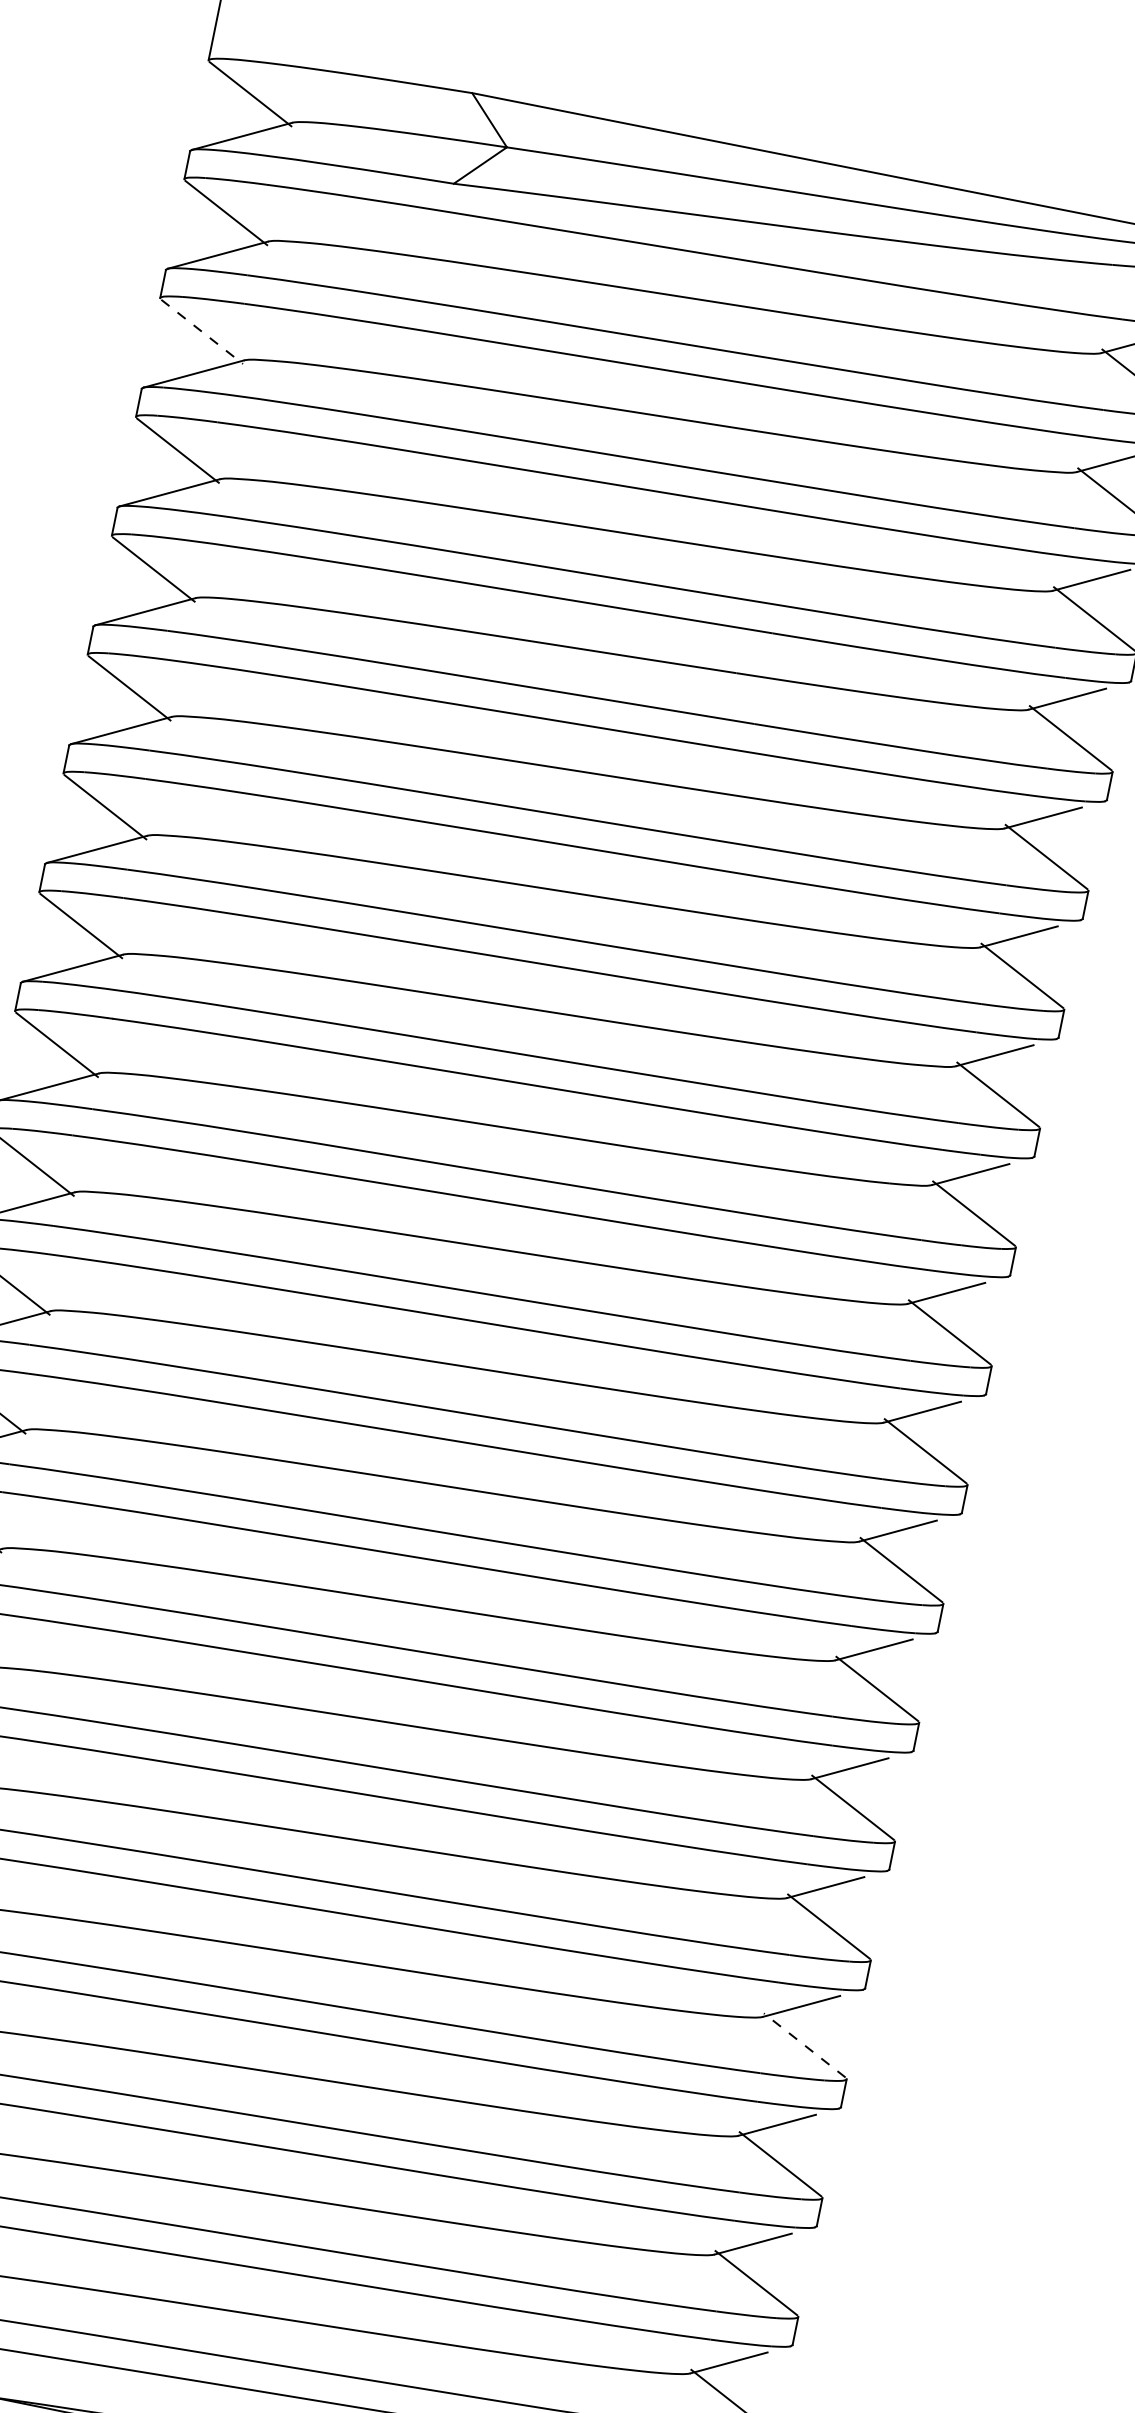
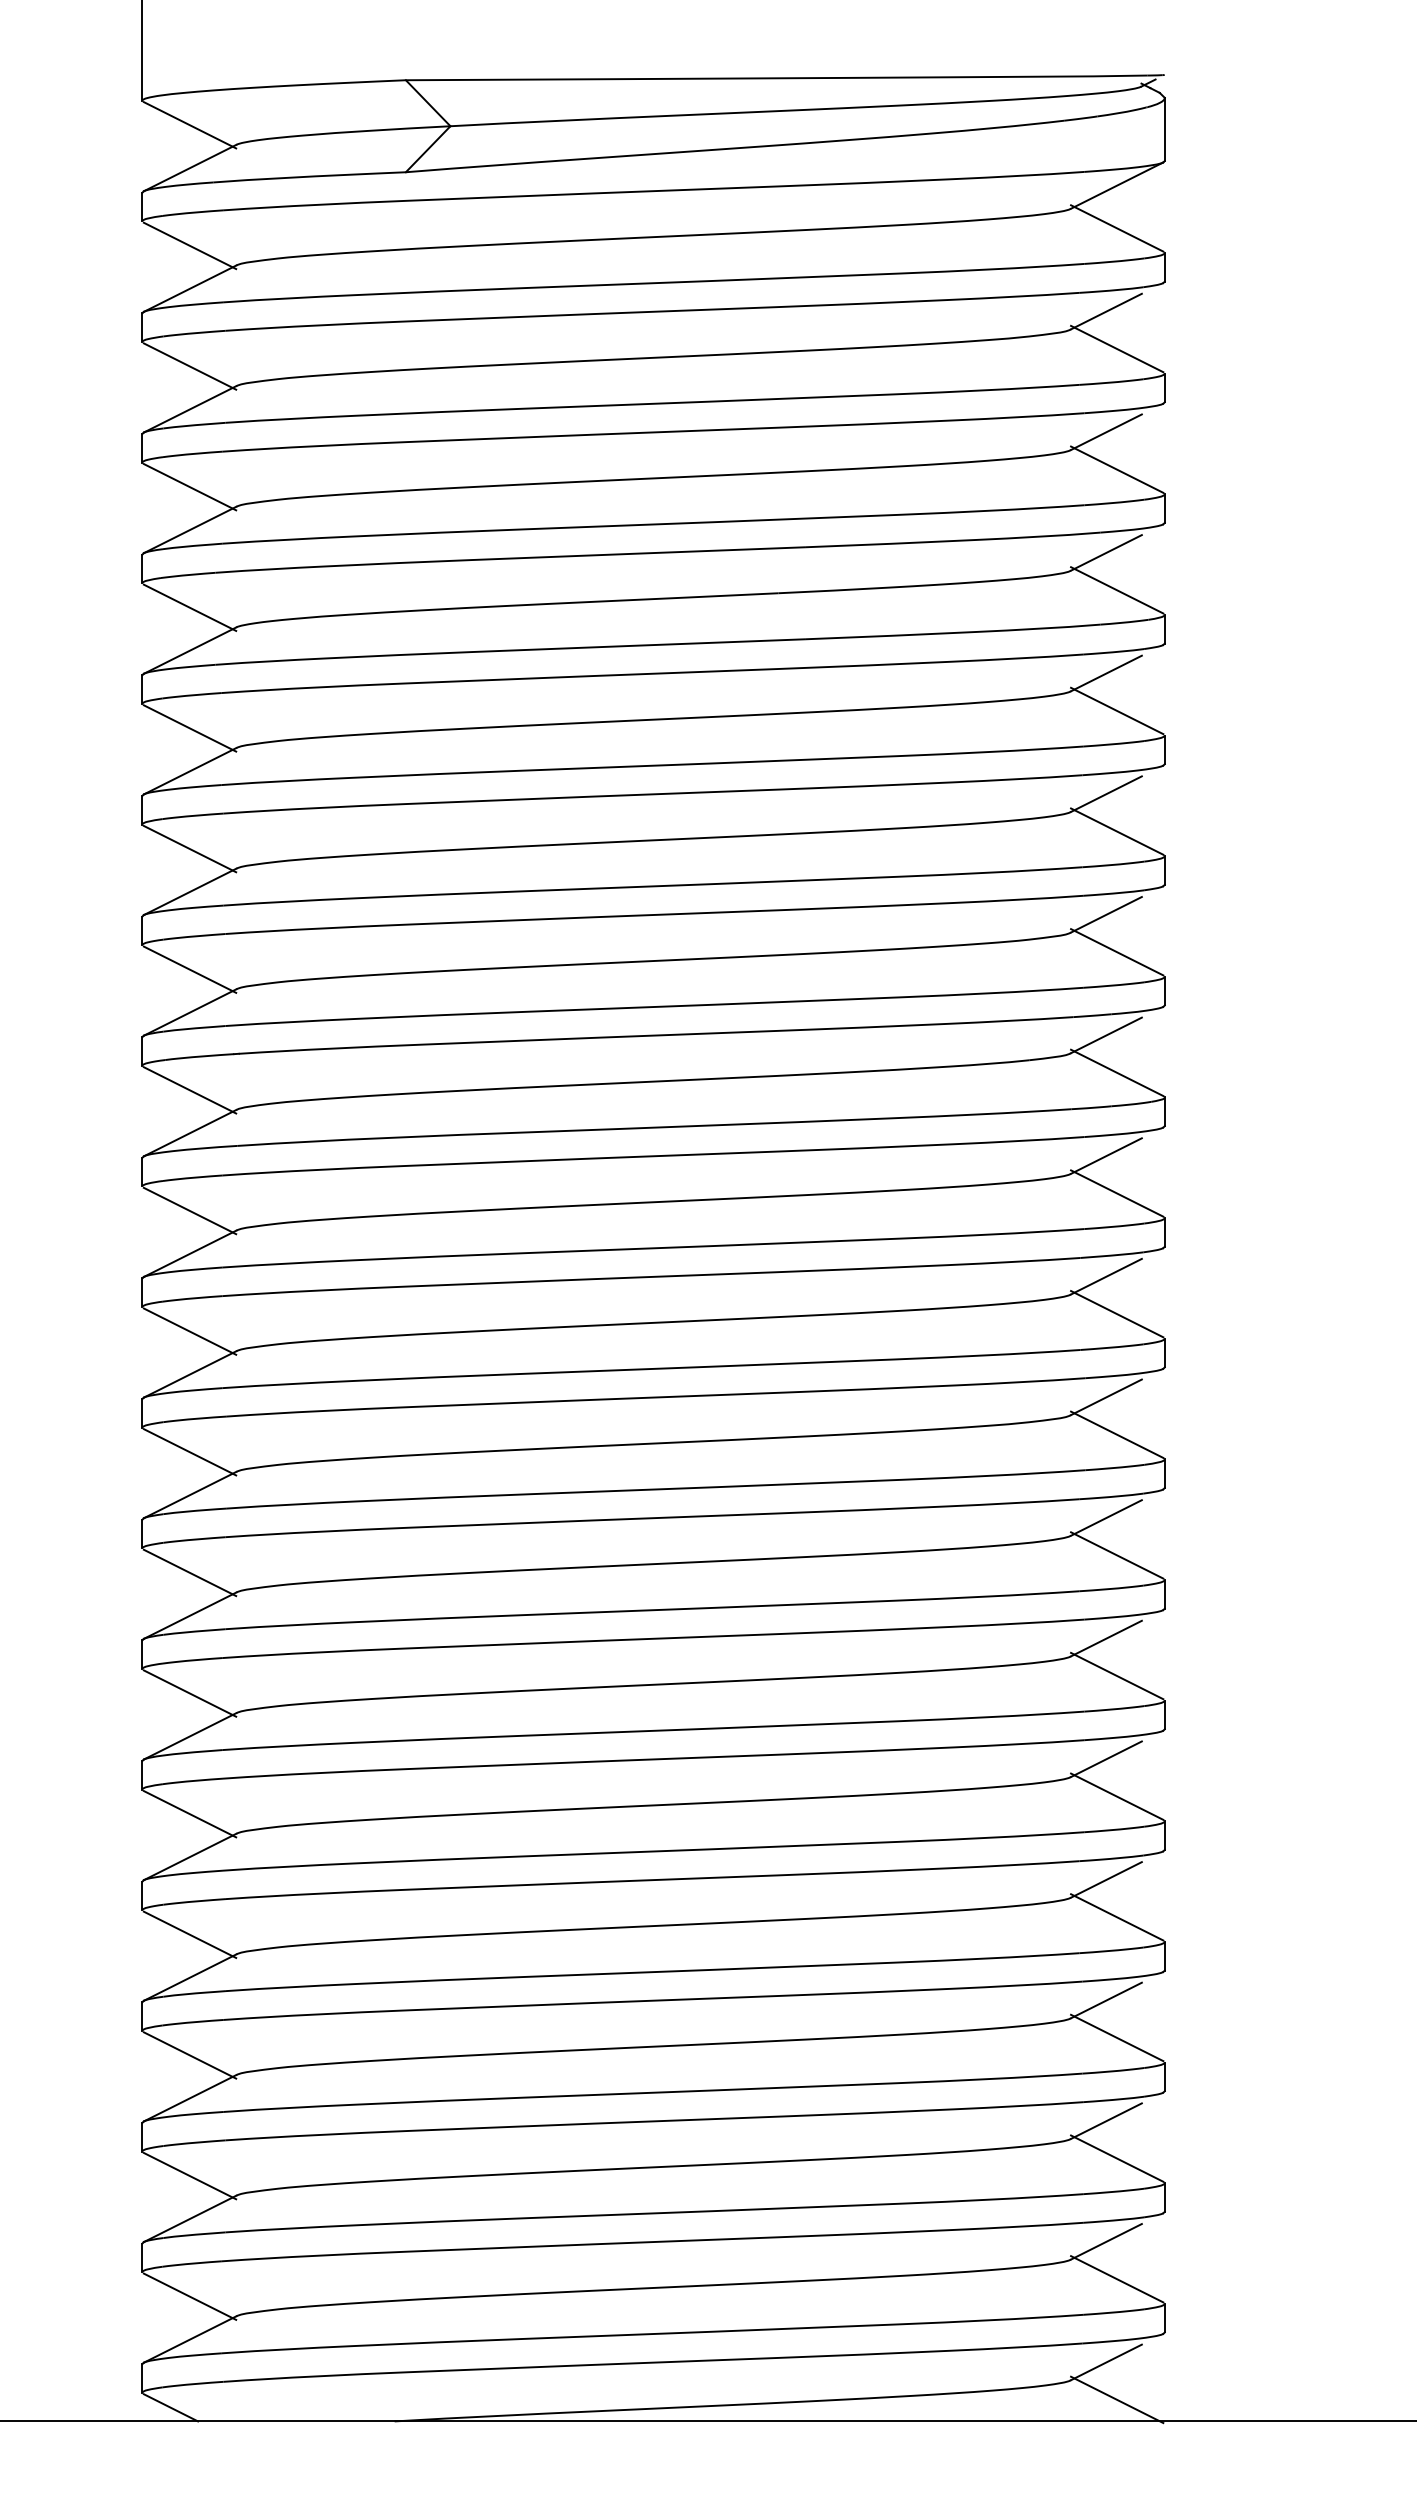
line: (202, 331) -> (190, 366), dashed -> solid
line: (805, 2045) -> (1117, 1917), dashed -> solid

